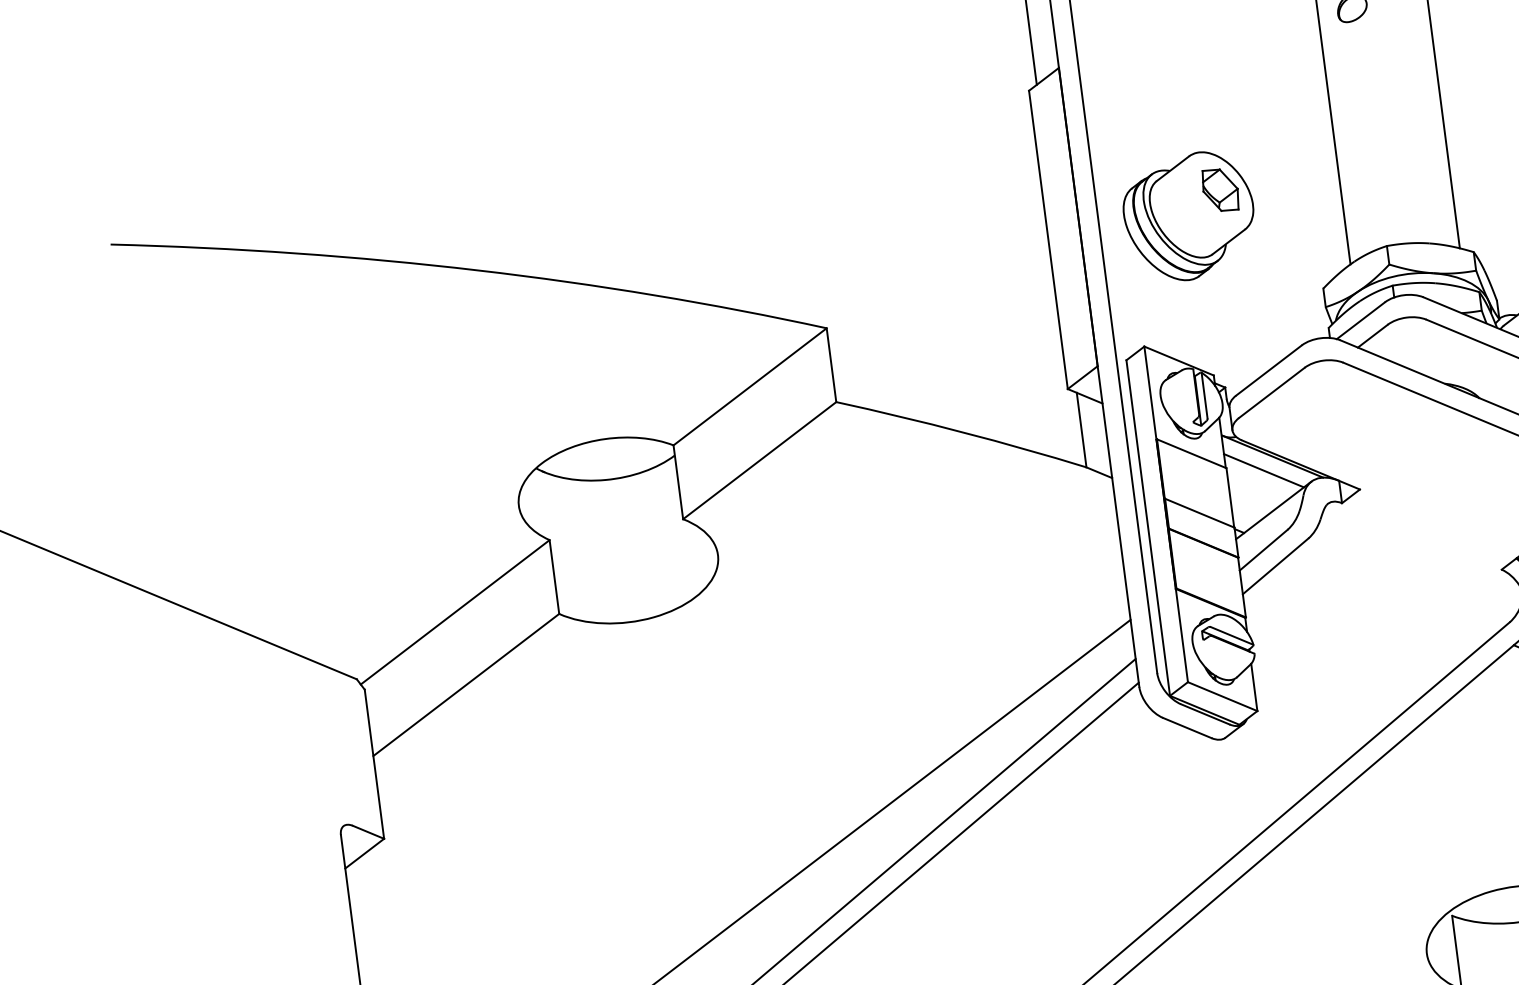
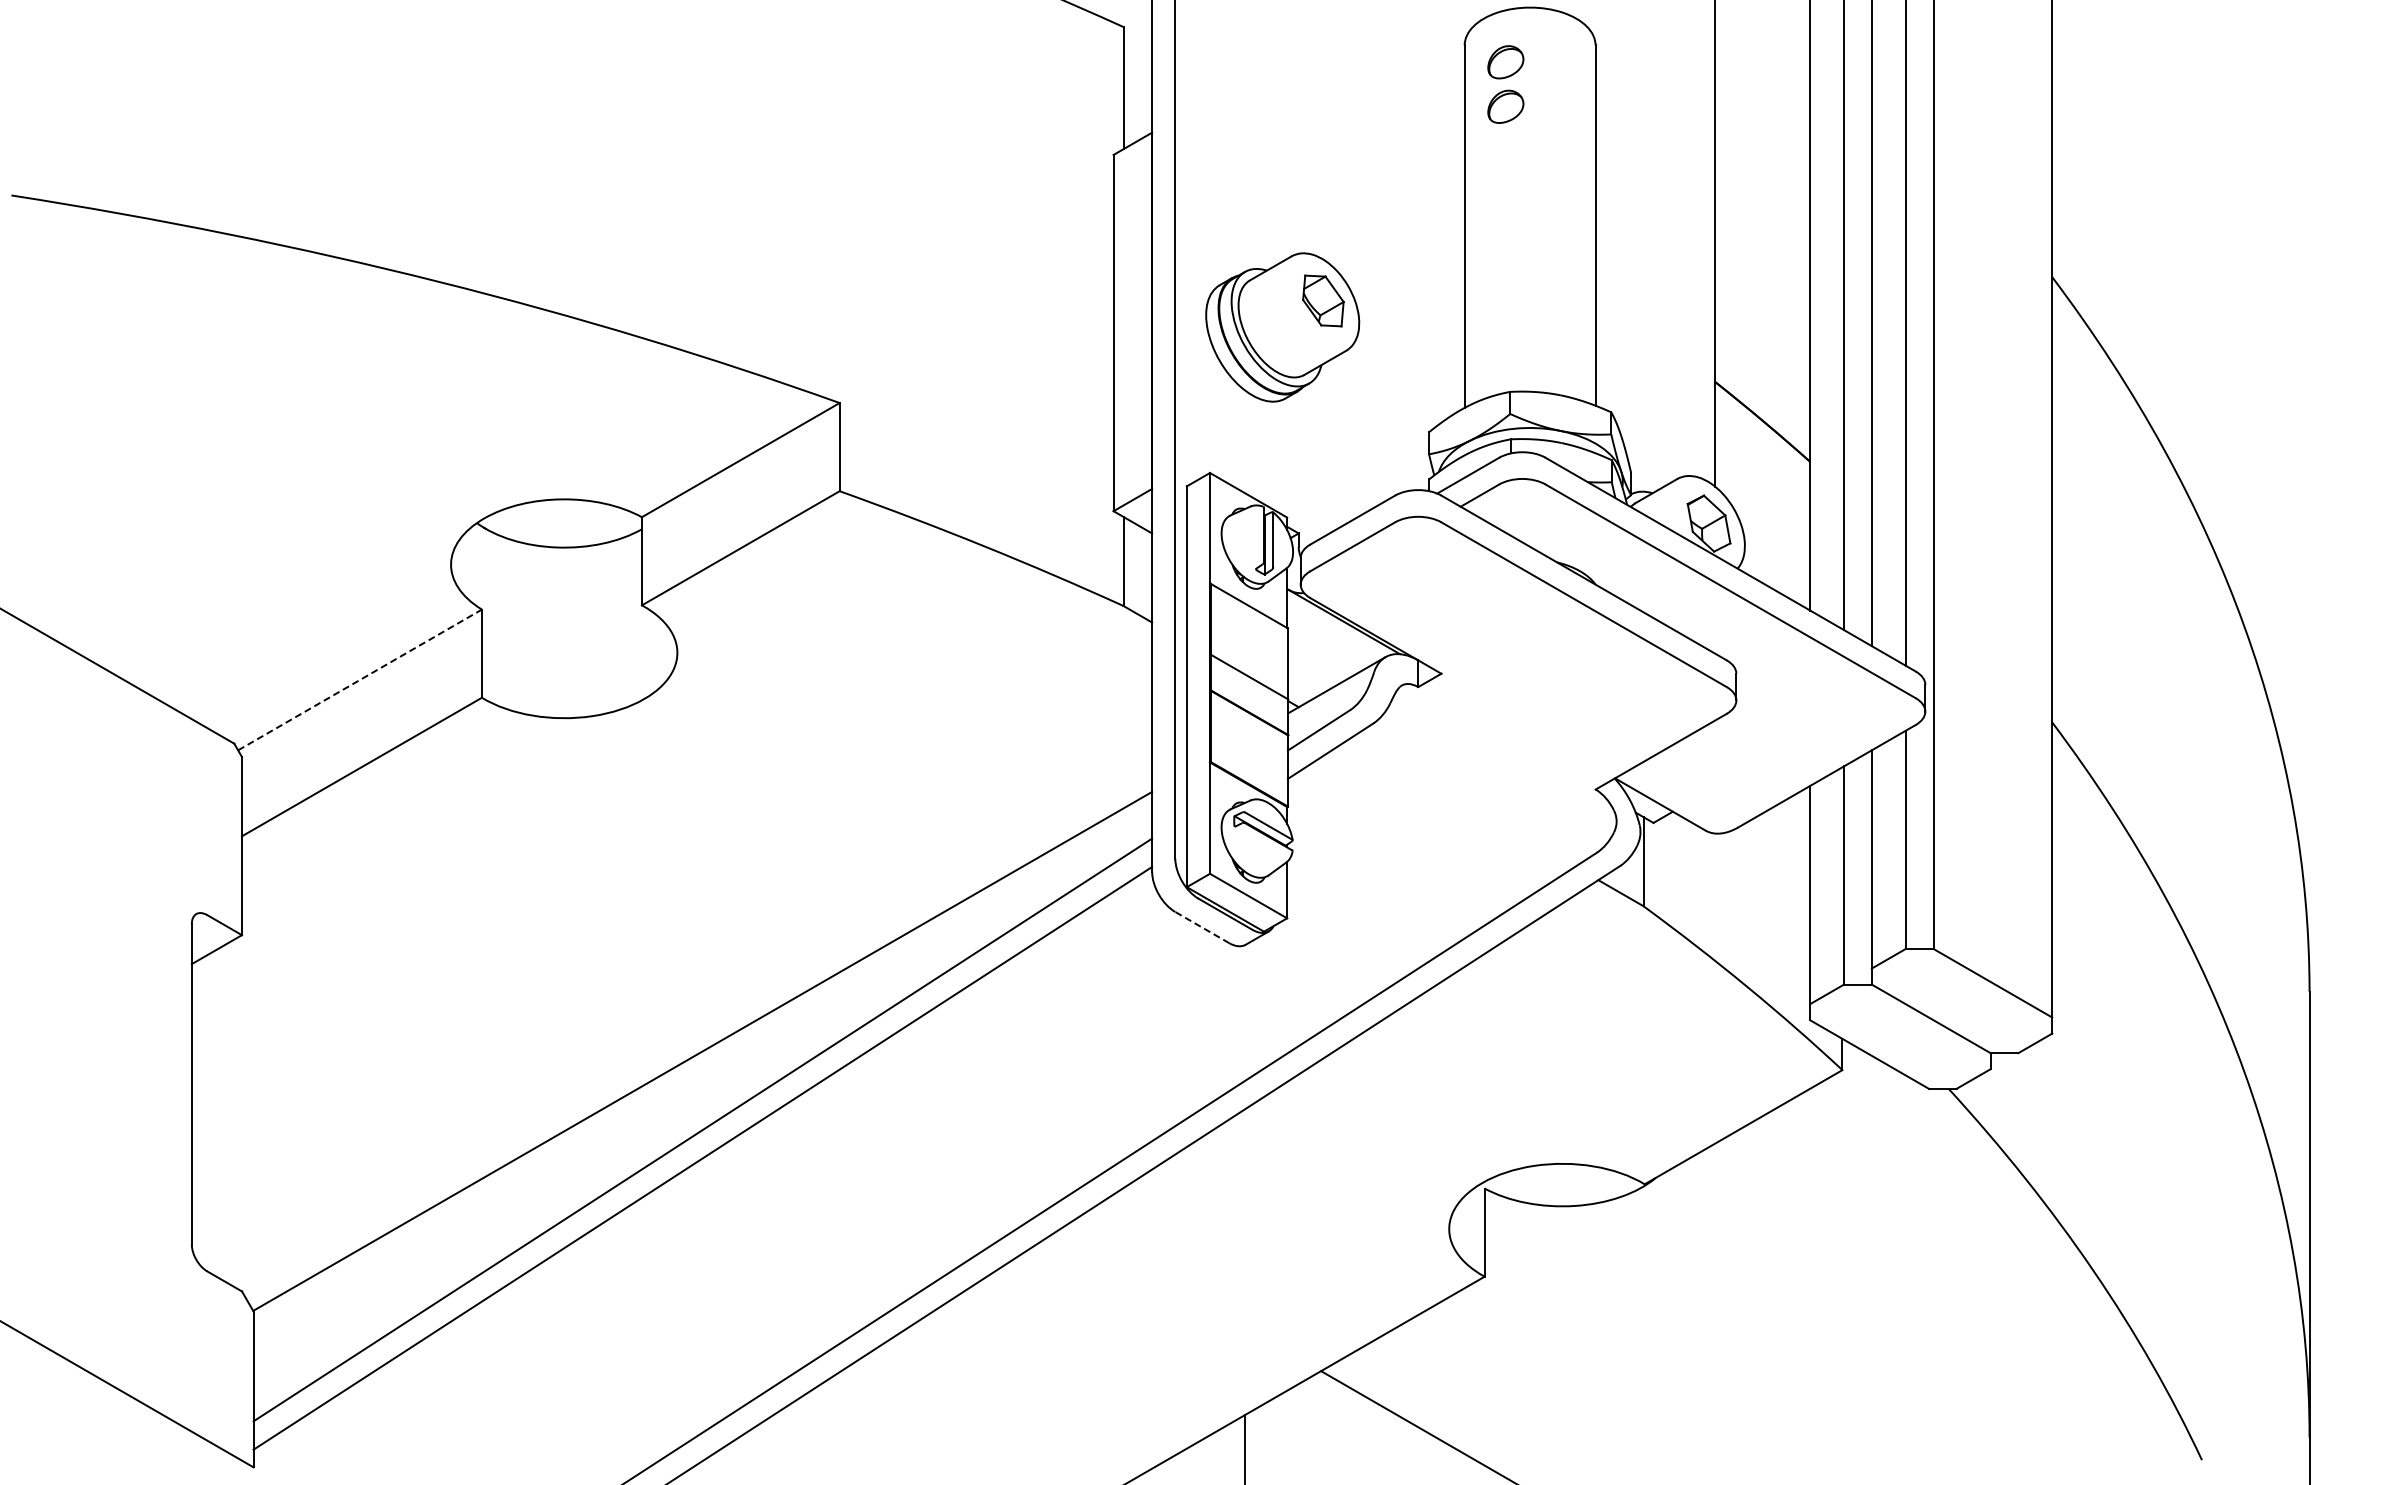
line: (1263, 470) -> (1331, 636), removed
line: (455, 611) -> (360, 679), solid -> dashed
line: (1186, 728) -> (1201, 927), solid -> dashed

